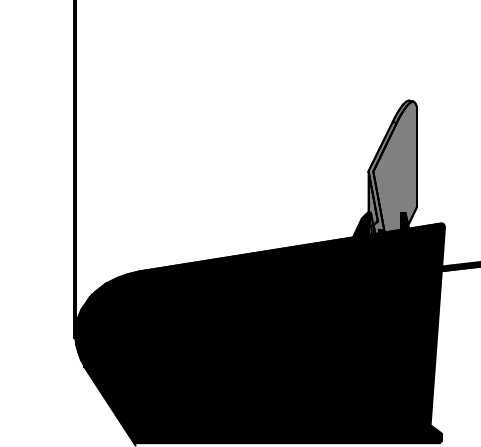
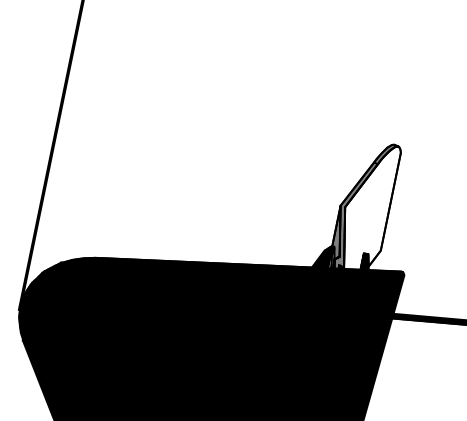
fill: (394, 185) -> (363, 224), removed

